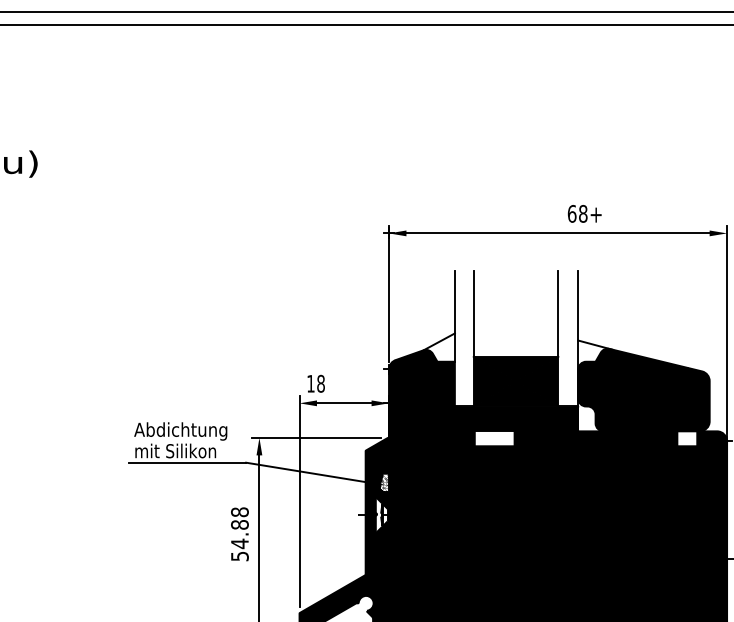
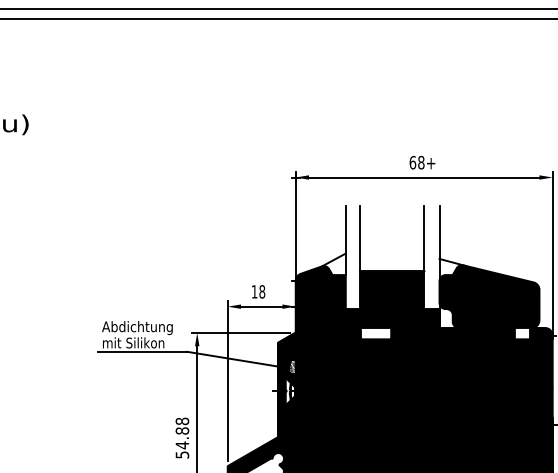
text: (584, 213) -> (422, 162), moved
text: (315, 383) -> (258, 291), moved
text: (239, 534) -> (182, 438), moved

